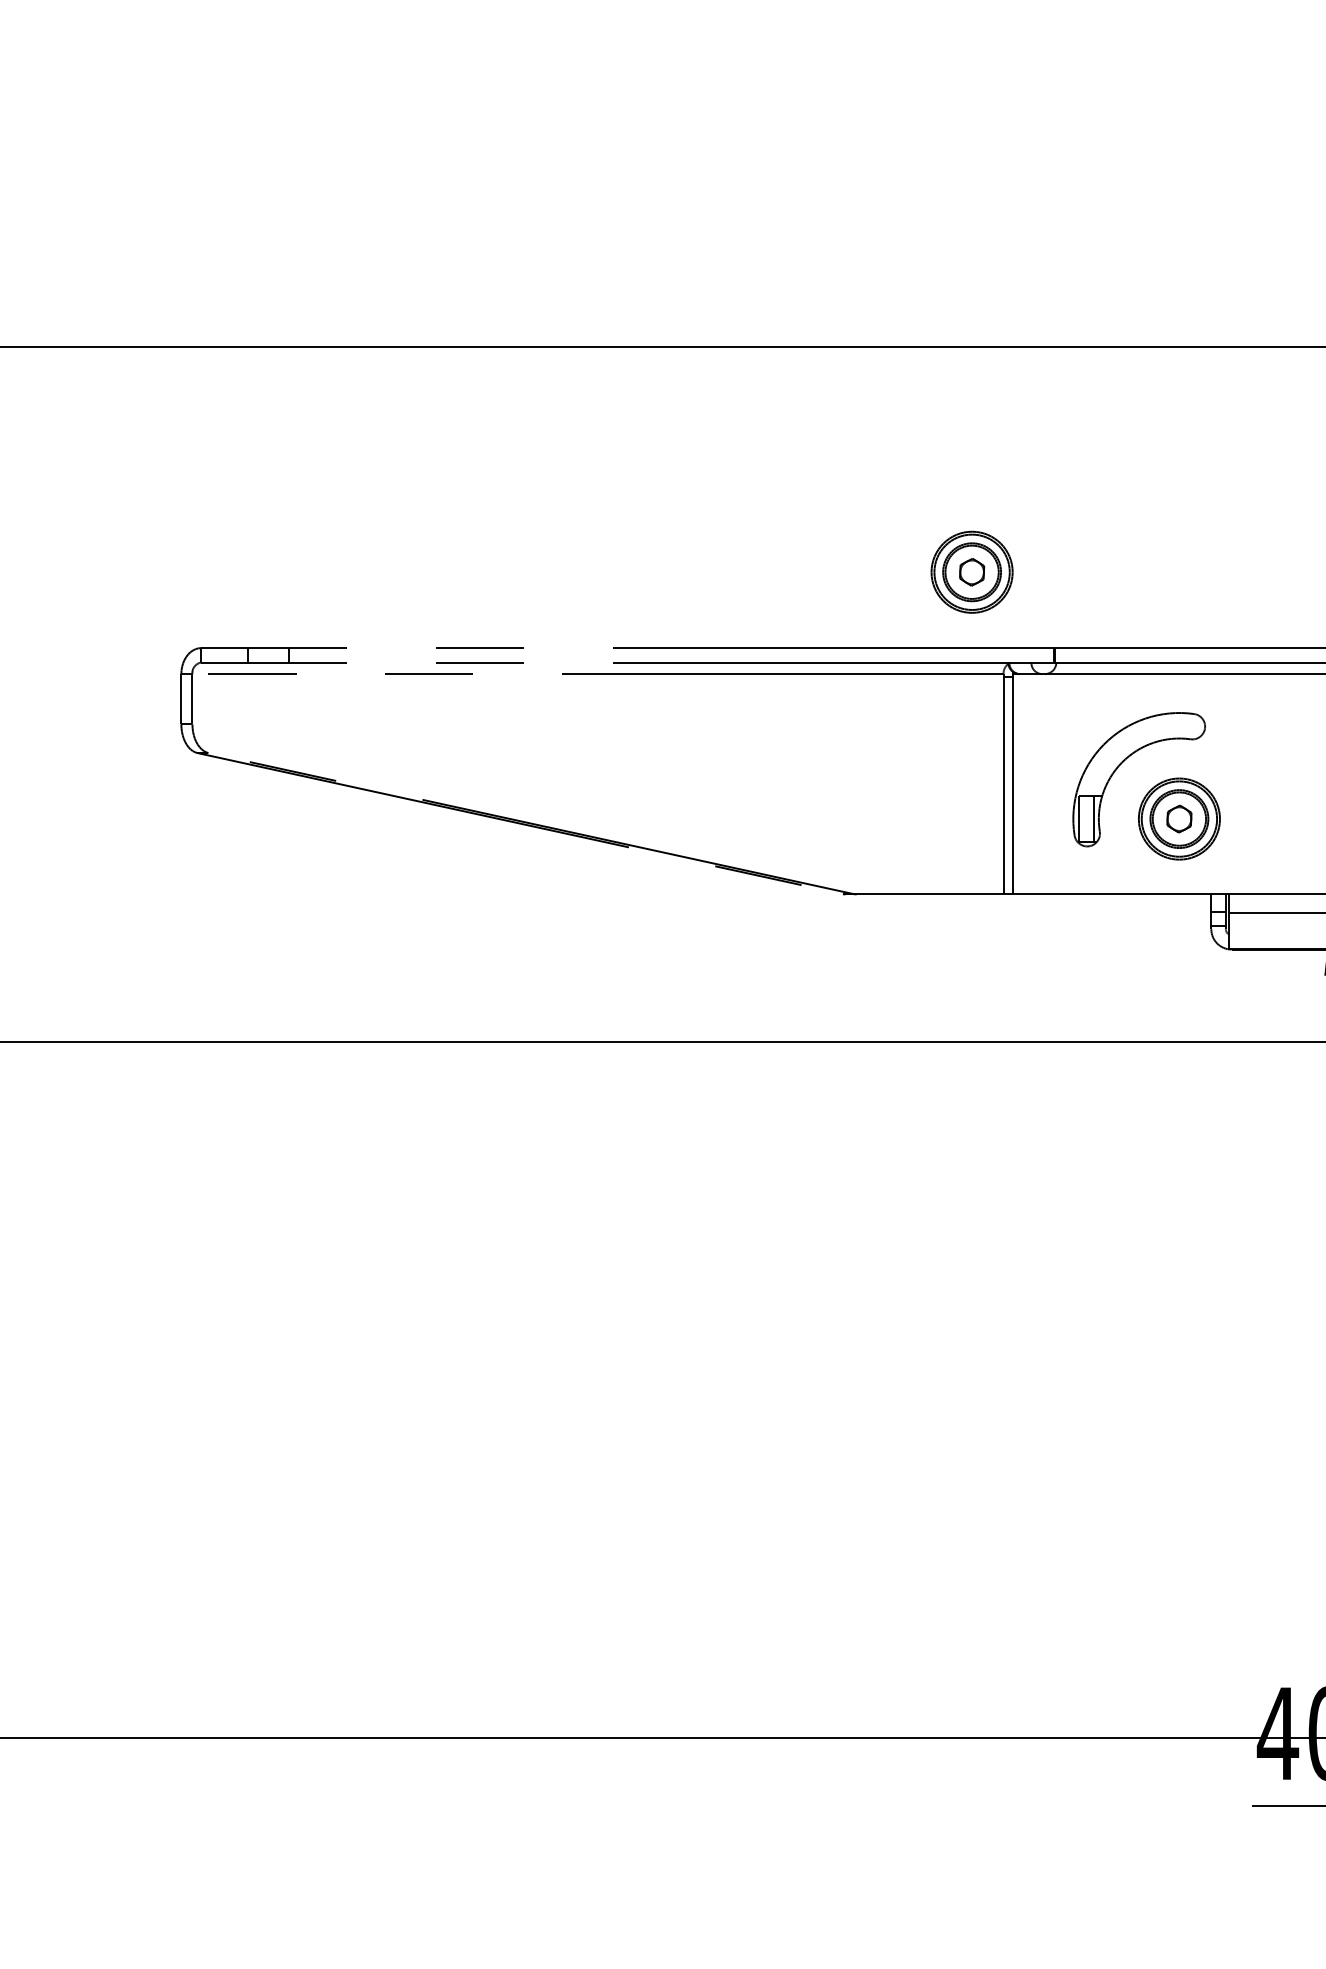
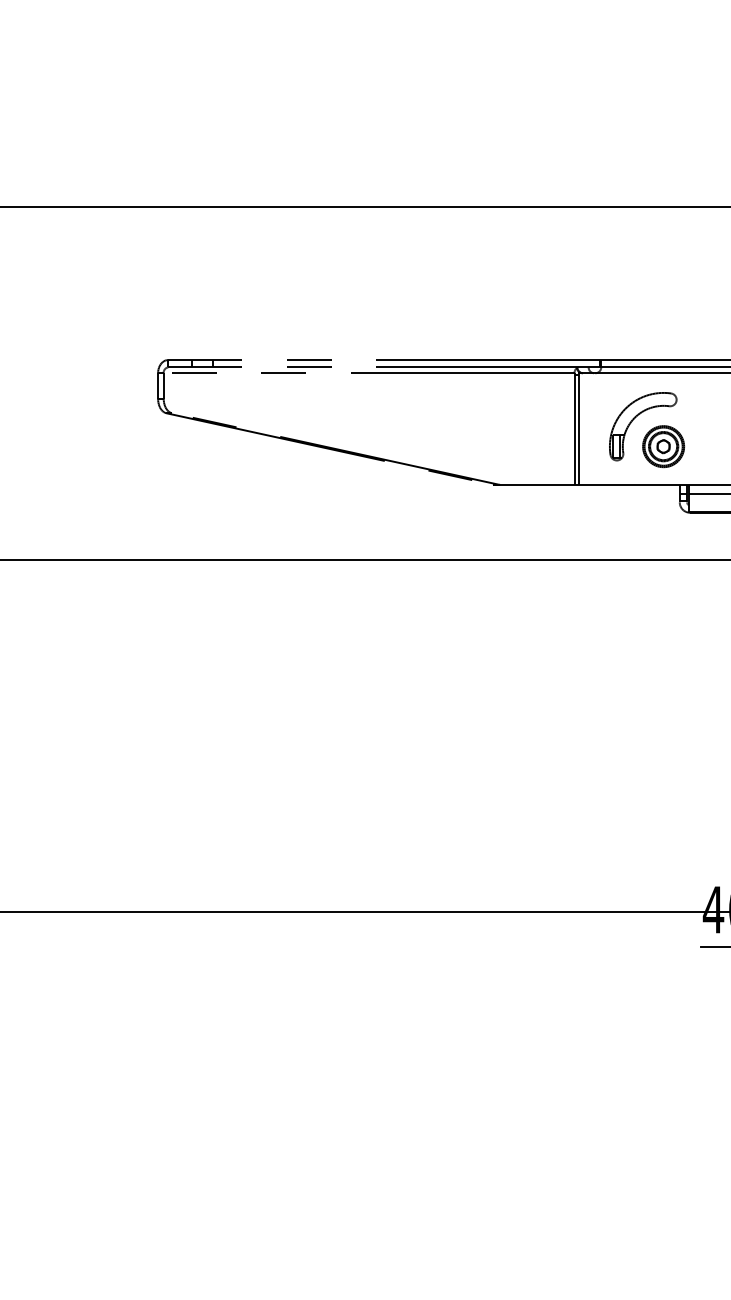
part: (971, 571) -> (558, 321), removed

